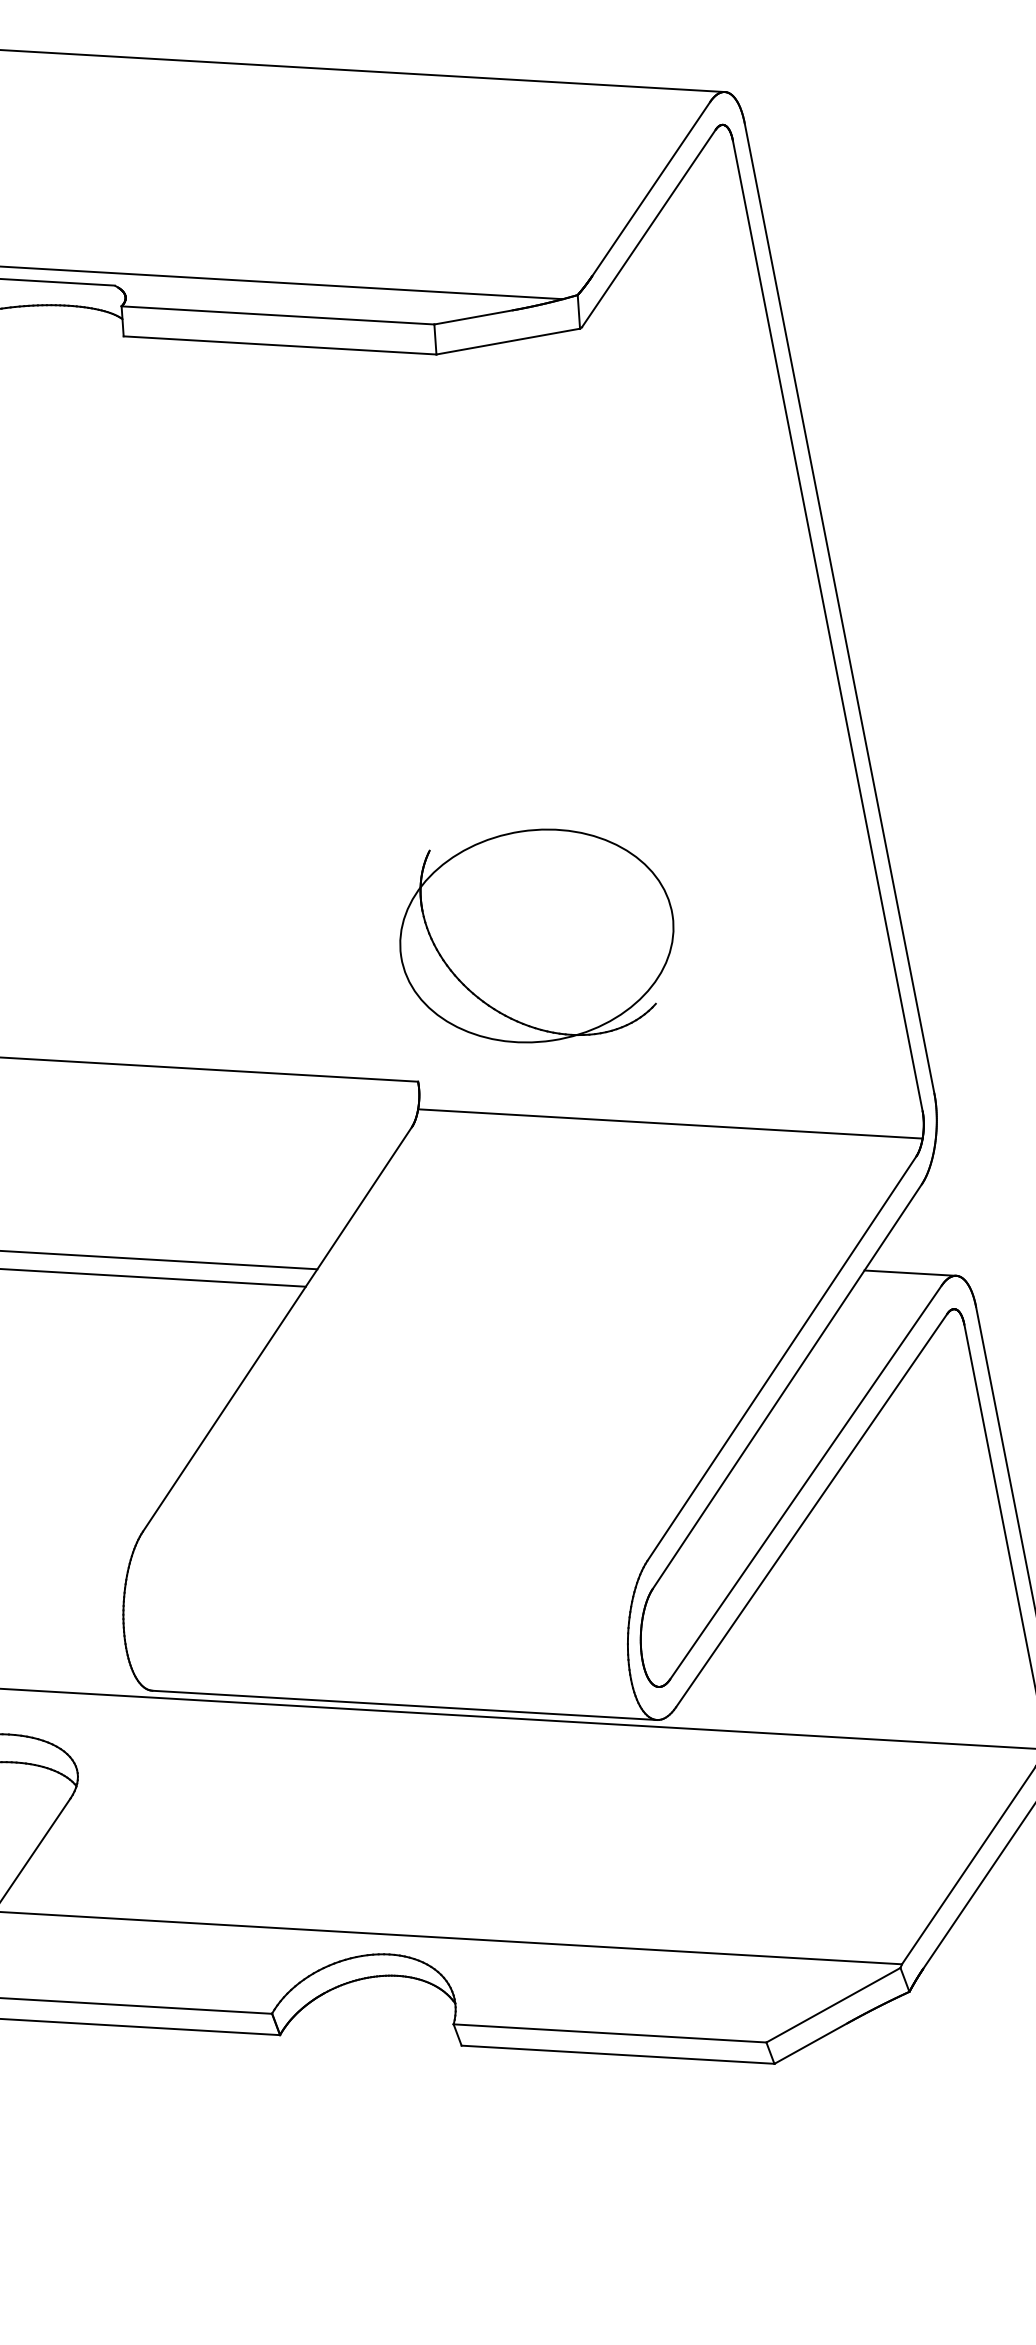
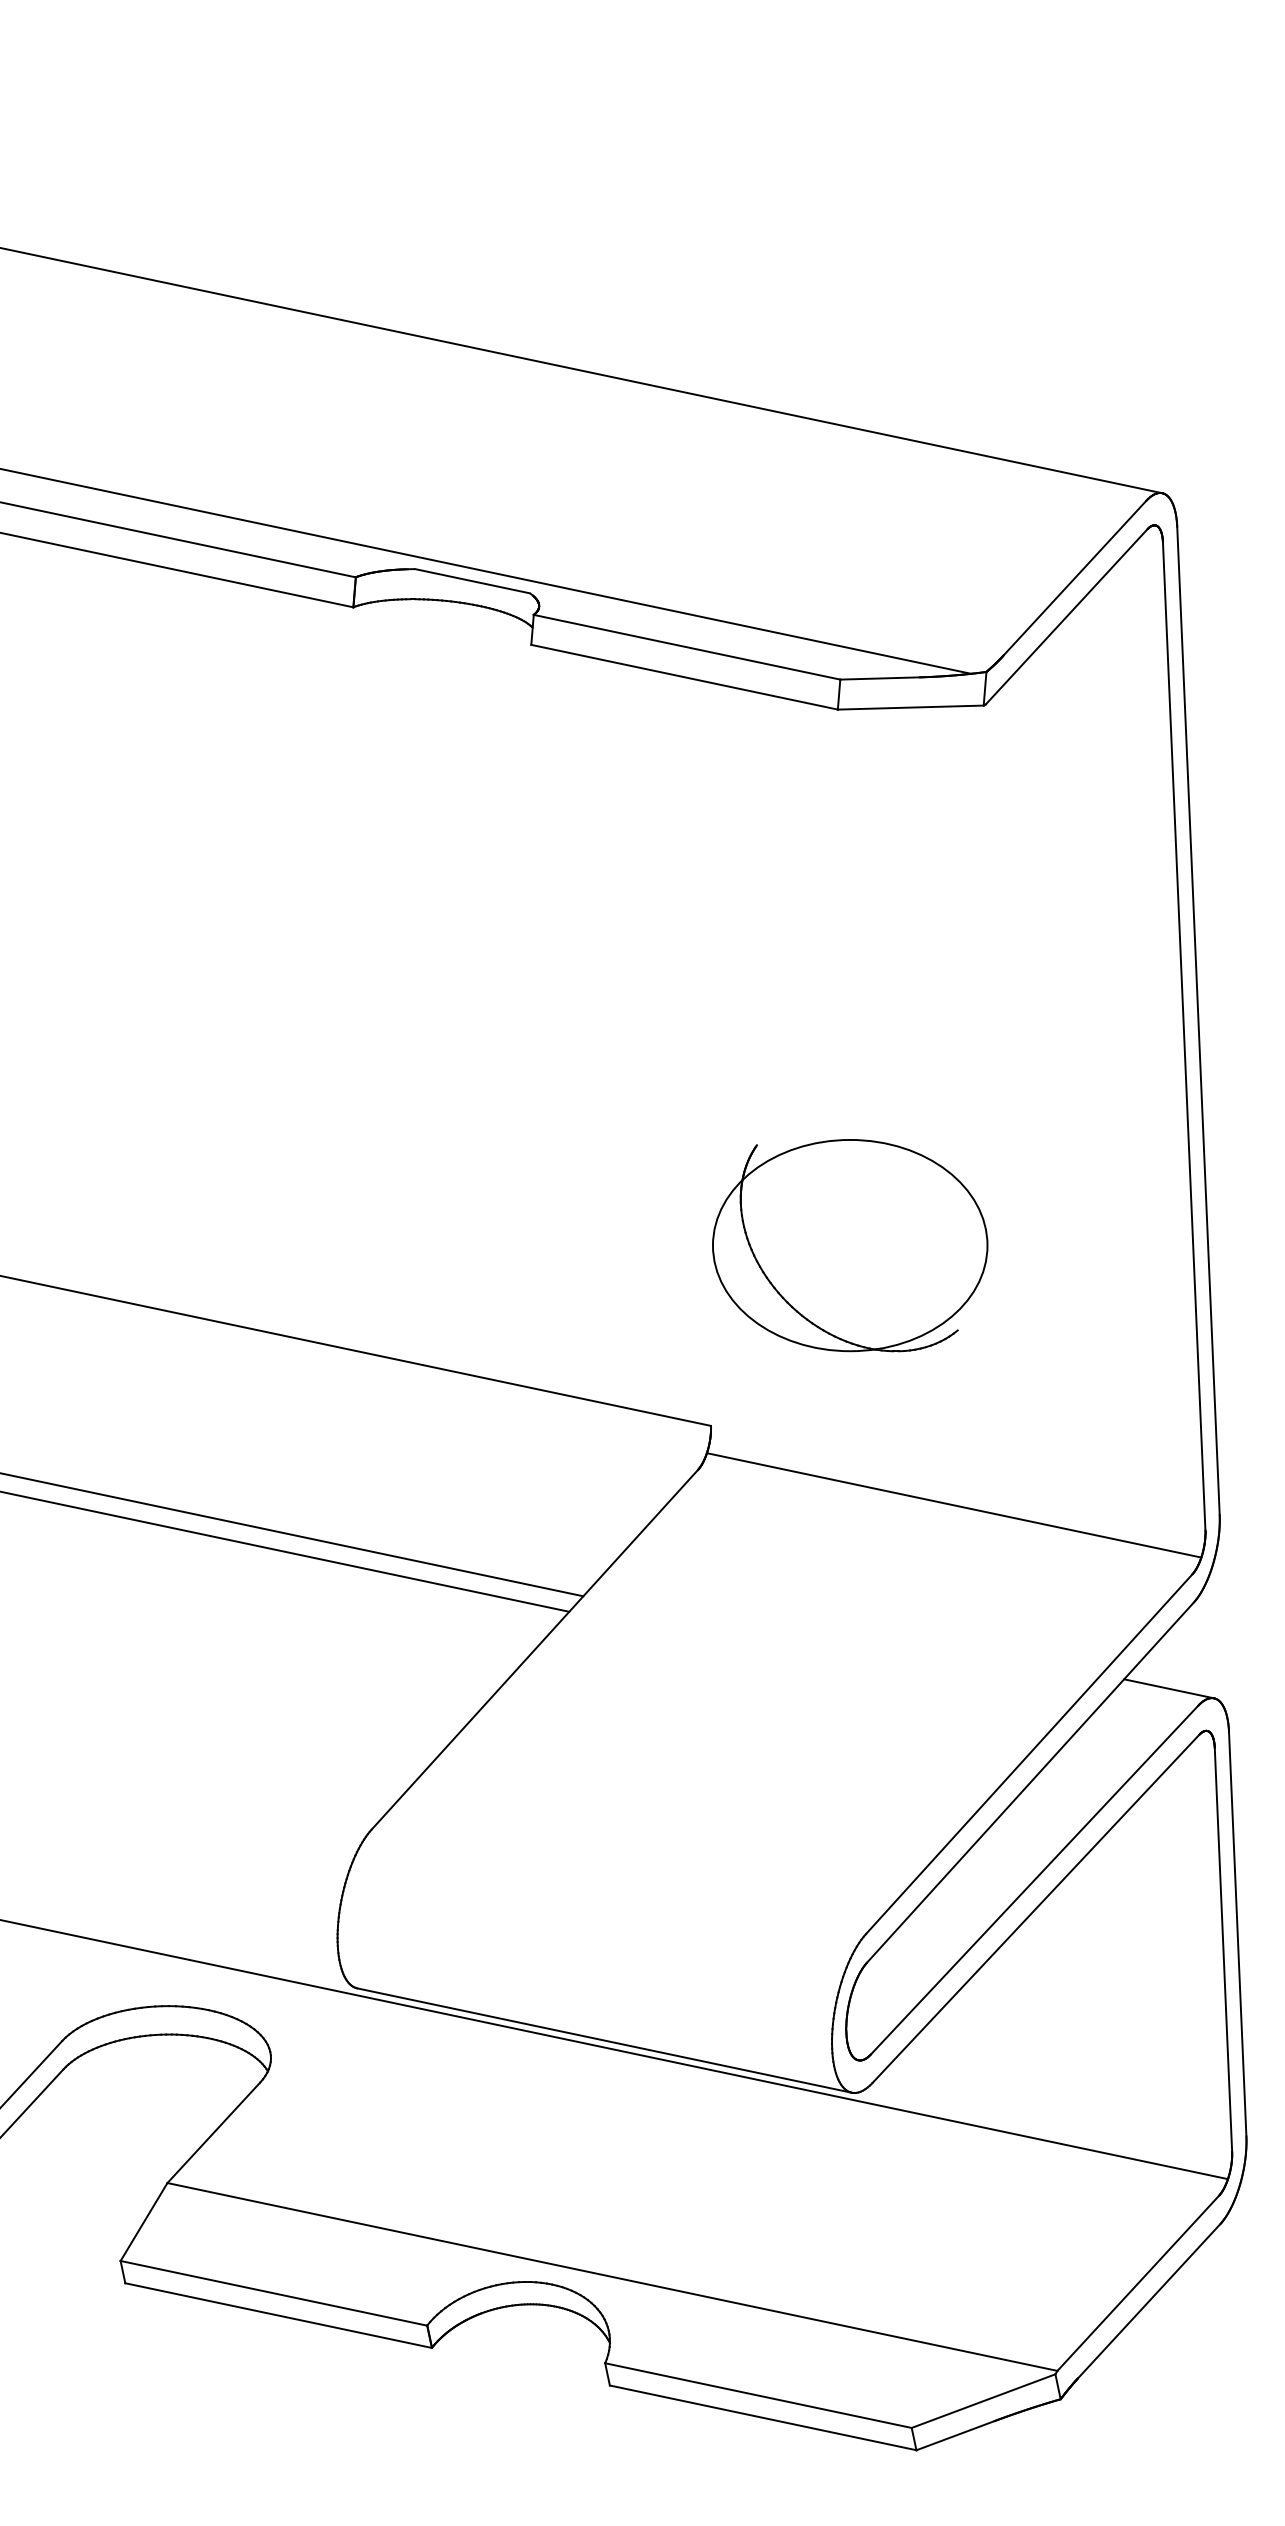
part: (537, 935) -> (850, 1245), moved

